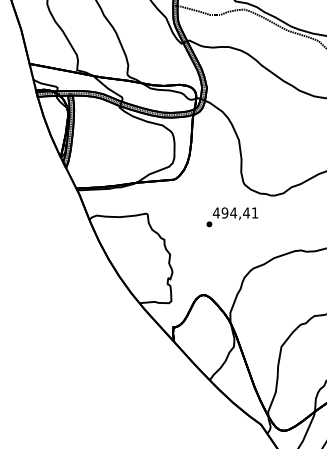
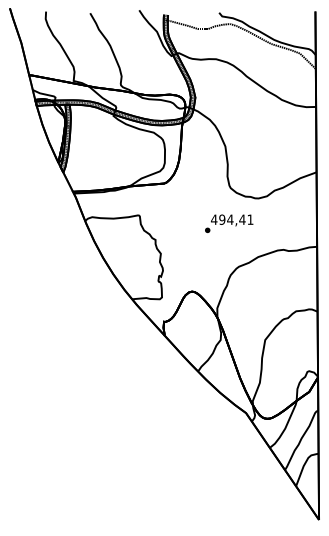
text: (232, 217) -> (229, 223), moved

